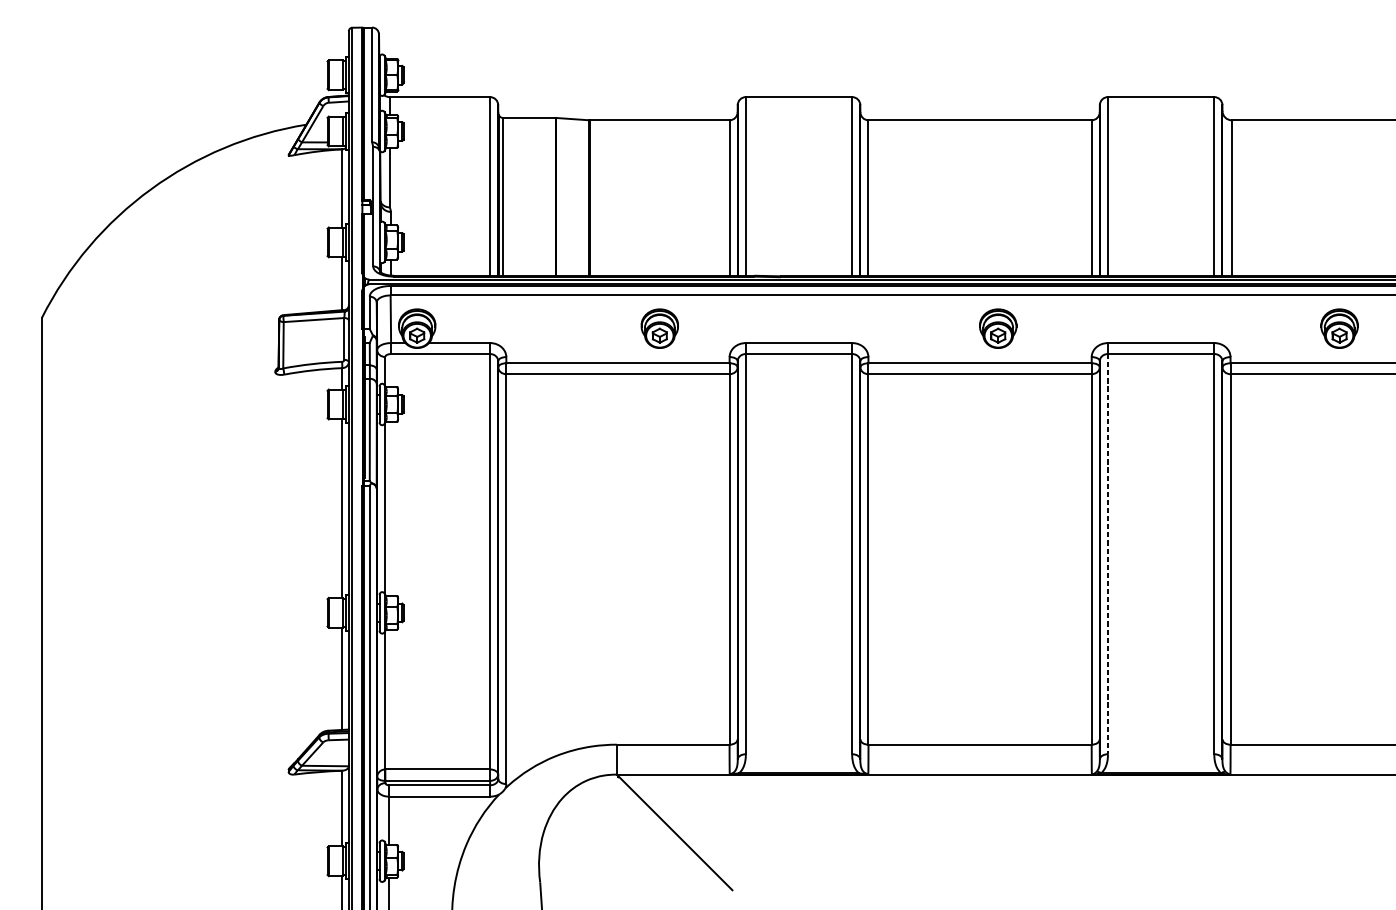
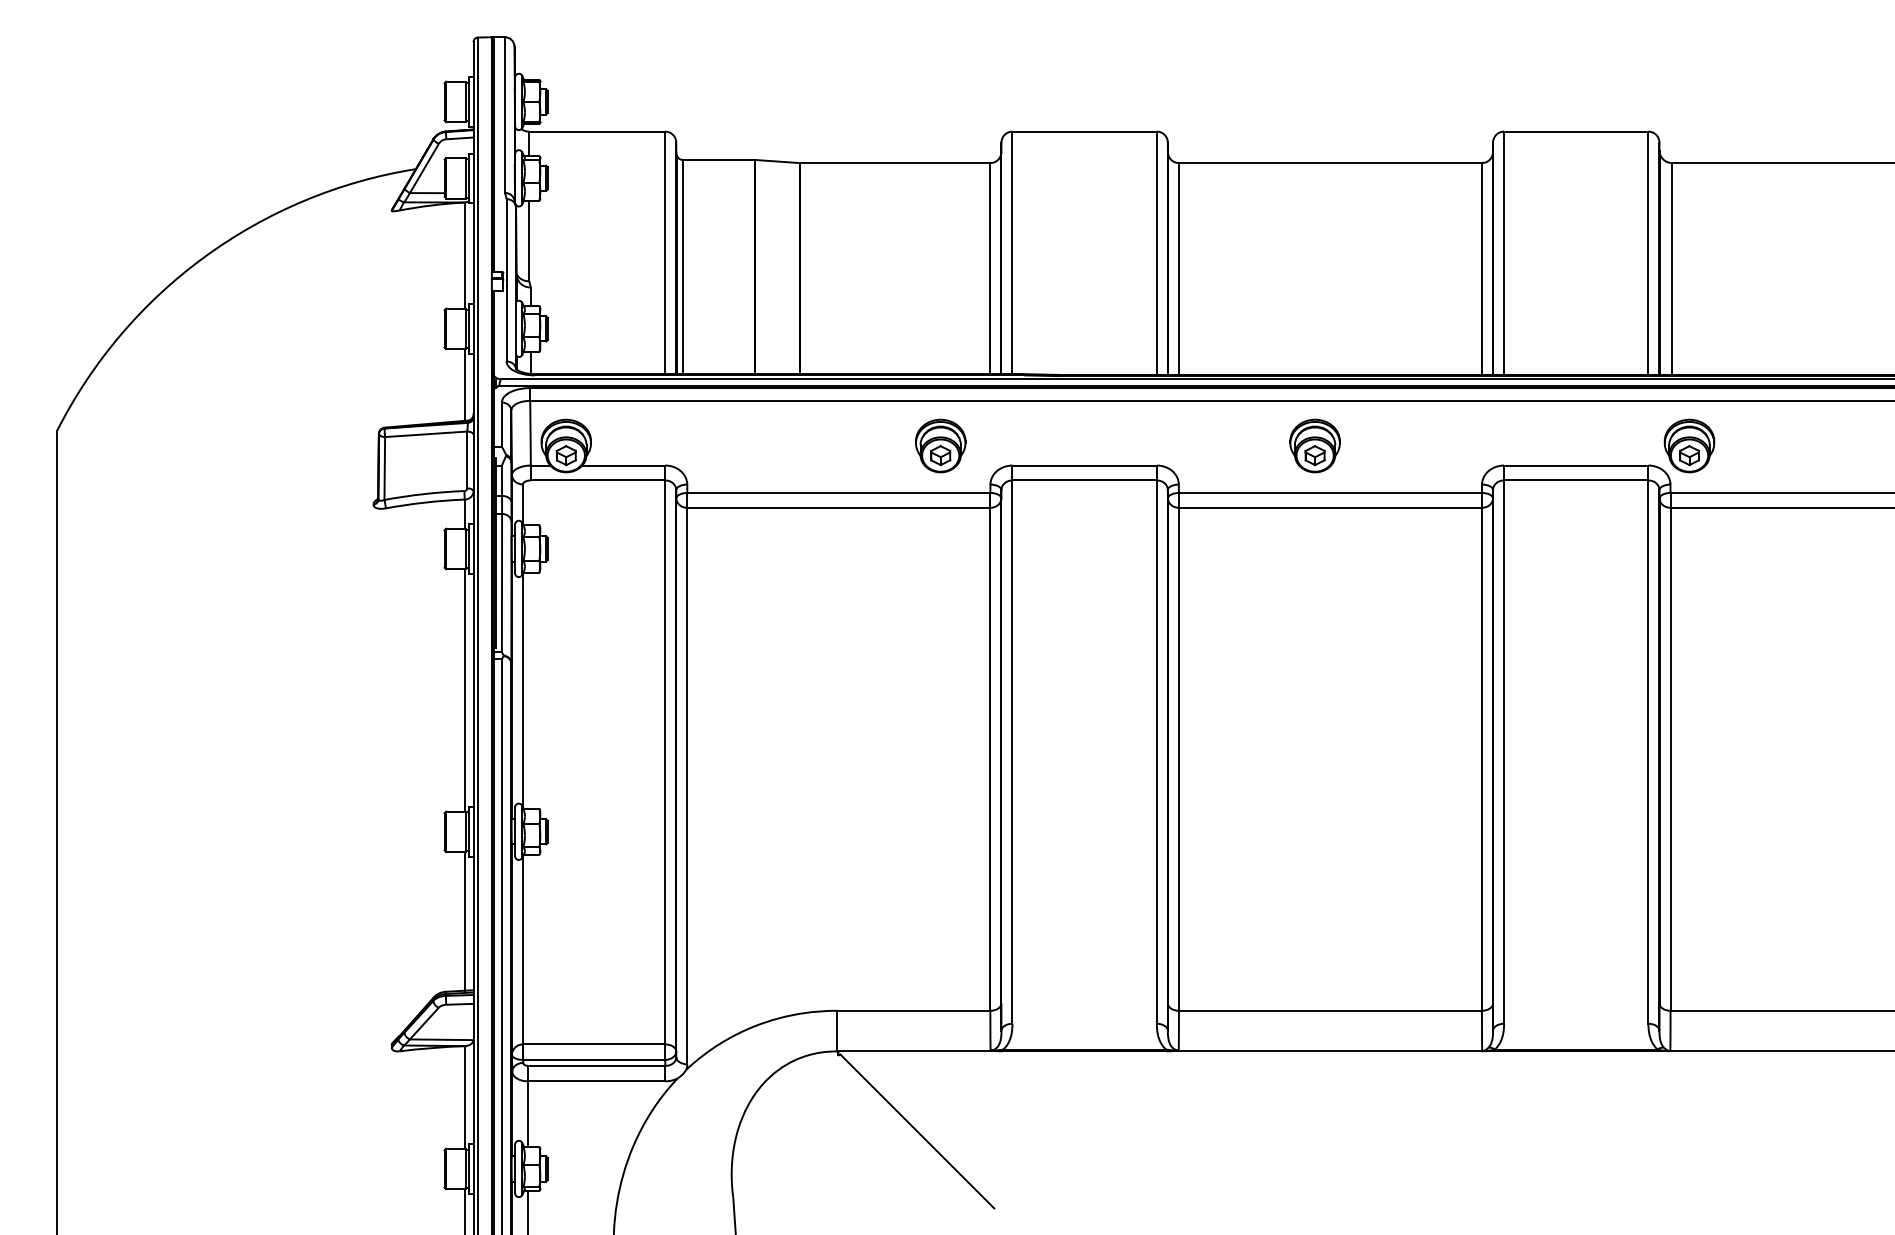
part: (659, 328) -> (940, 445), moved
part: (997, 328) -> (1314, 445), moved
part: (1339, 328) -> (1689, 445), moved
line: (1108, 554) -> (1504, 752), dashed -> solid

